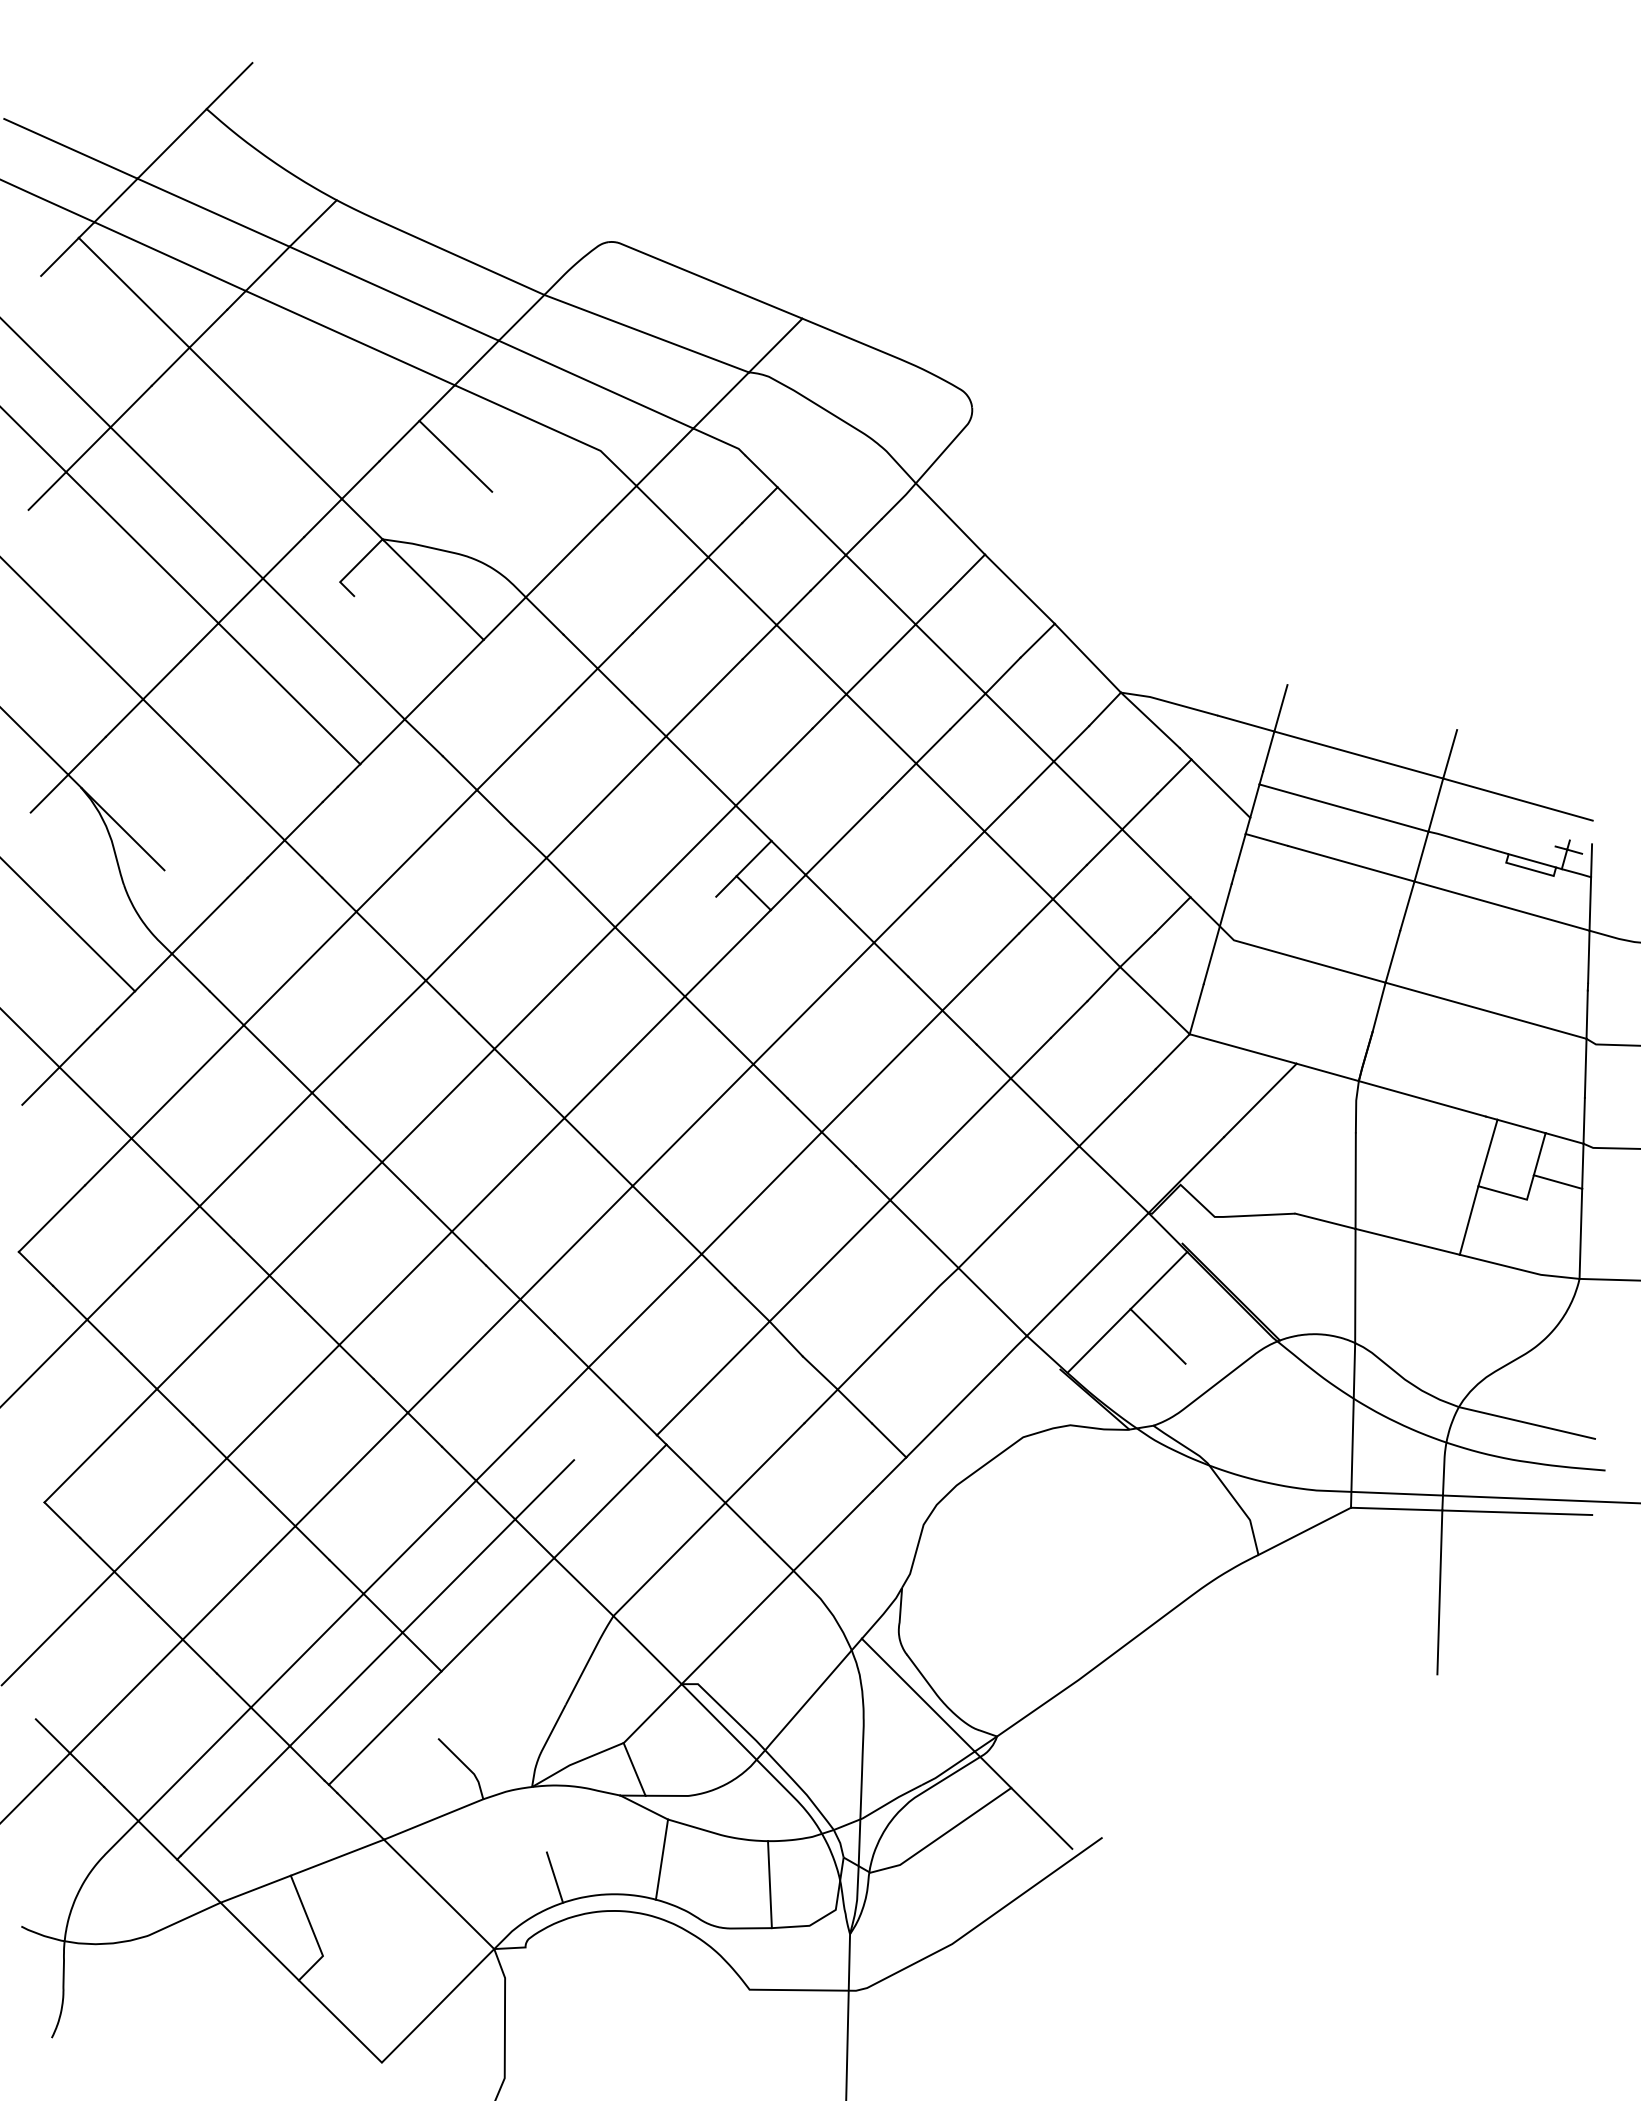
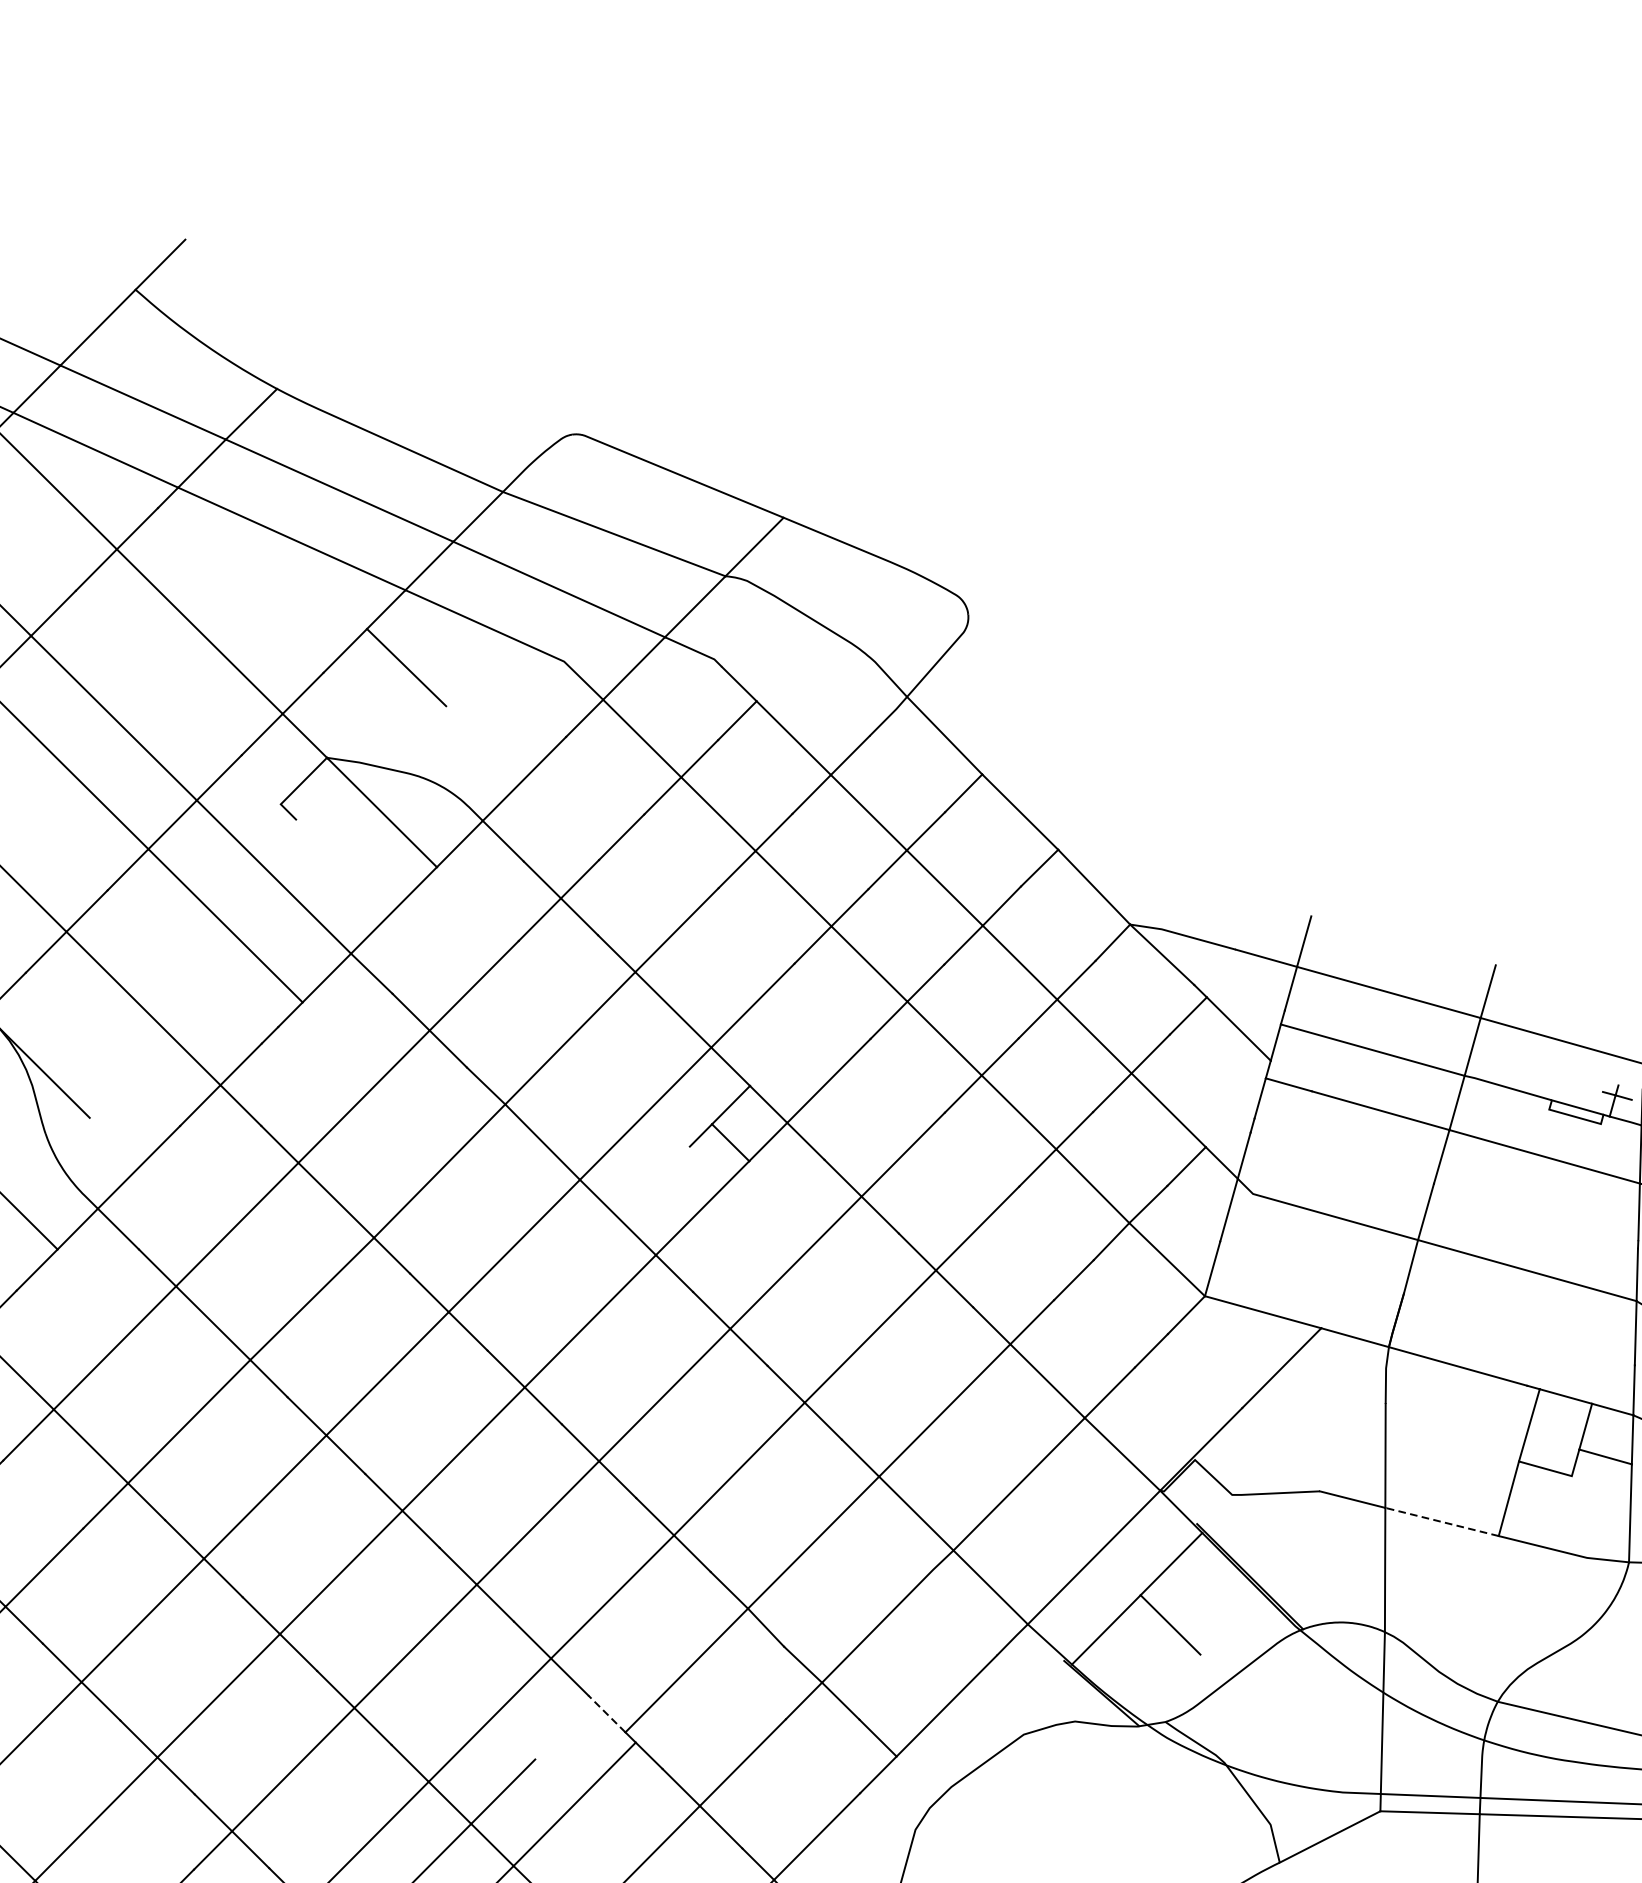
line: (1407, 1241) -> (1441, 1521), solid -> dashed
line: (639, 1417) -> (606, 1713), solid -> dashed

